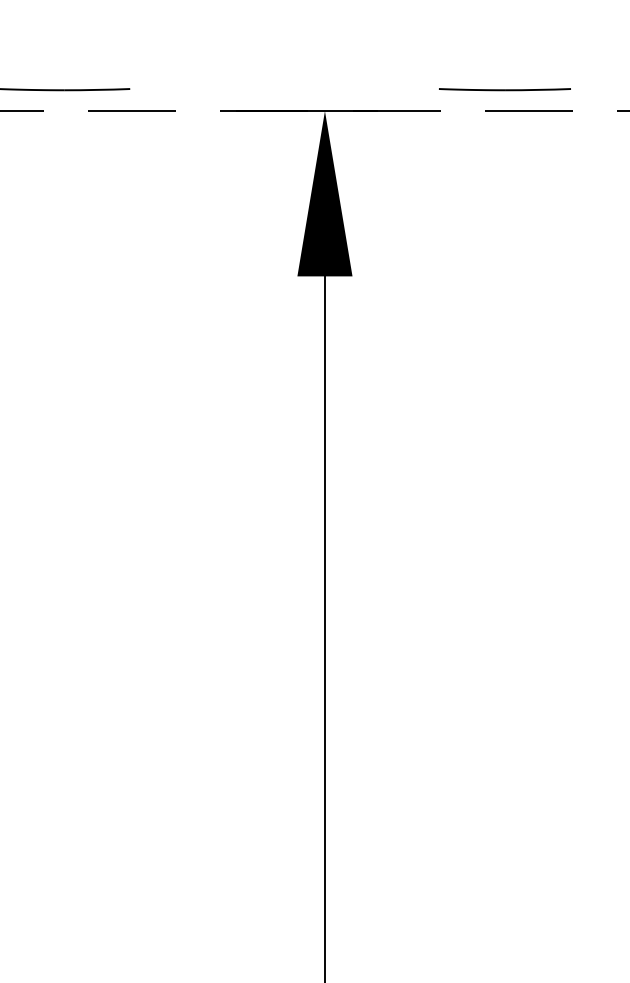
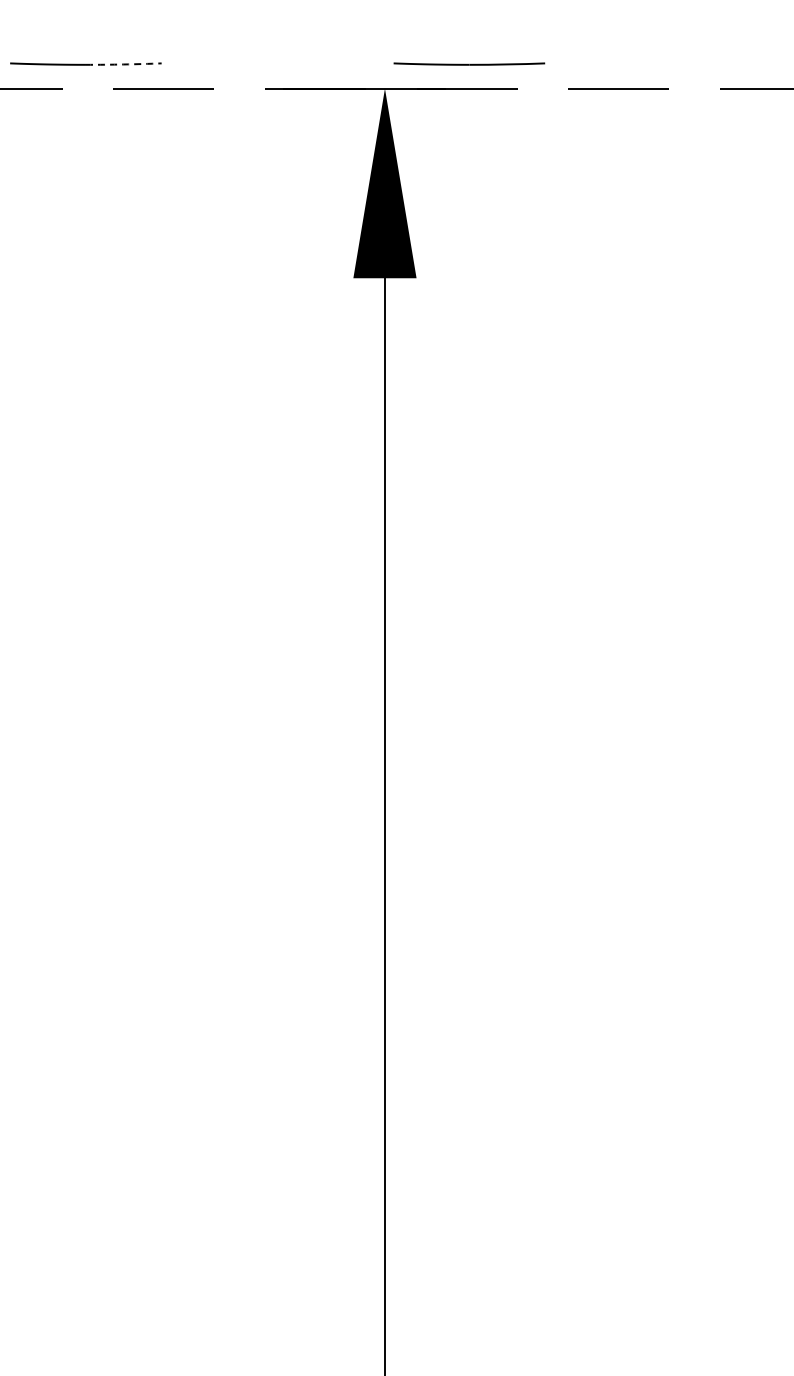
arc: (96, 89) -> (123, 64), solid -> dashed
line: (505, 89) -> (469, 63), moved

